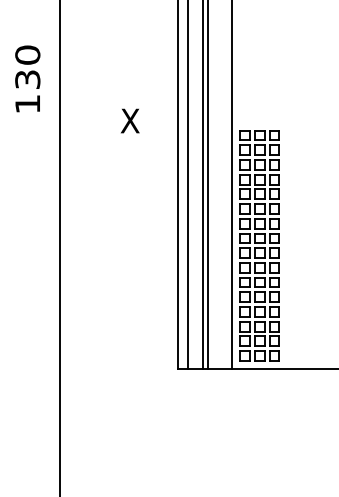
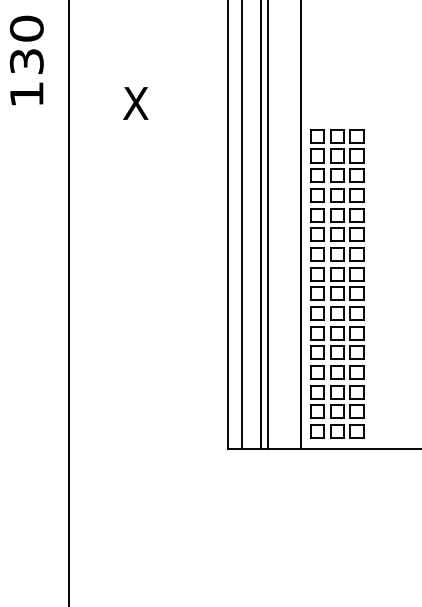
text: (130, 120) -> (136, 102), moved

